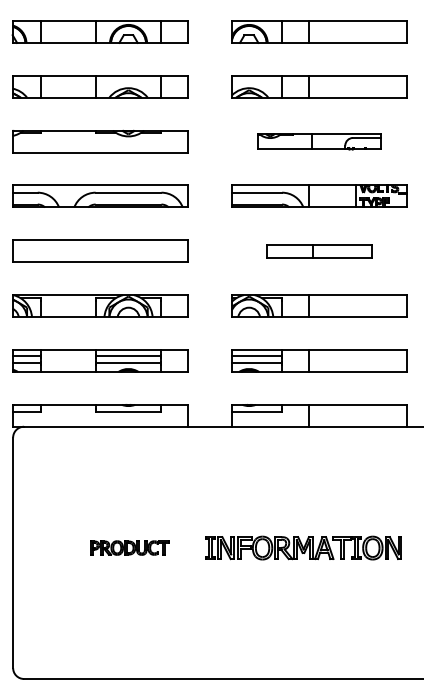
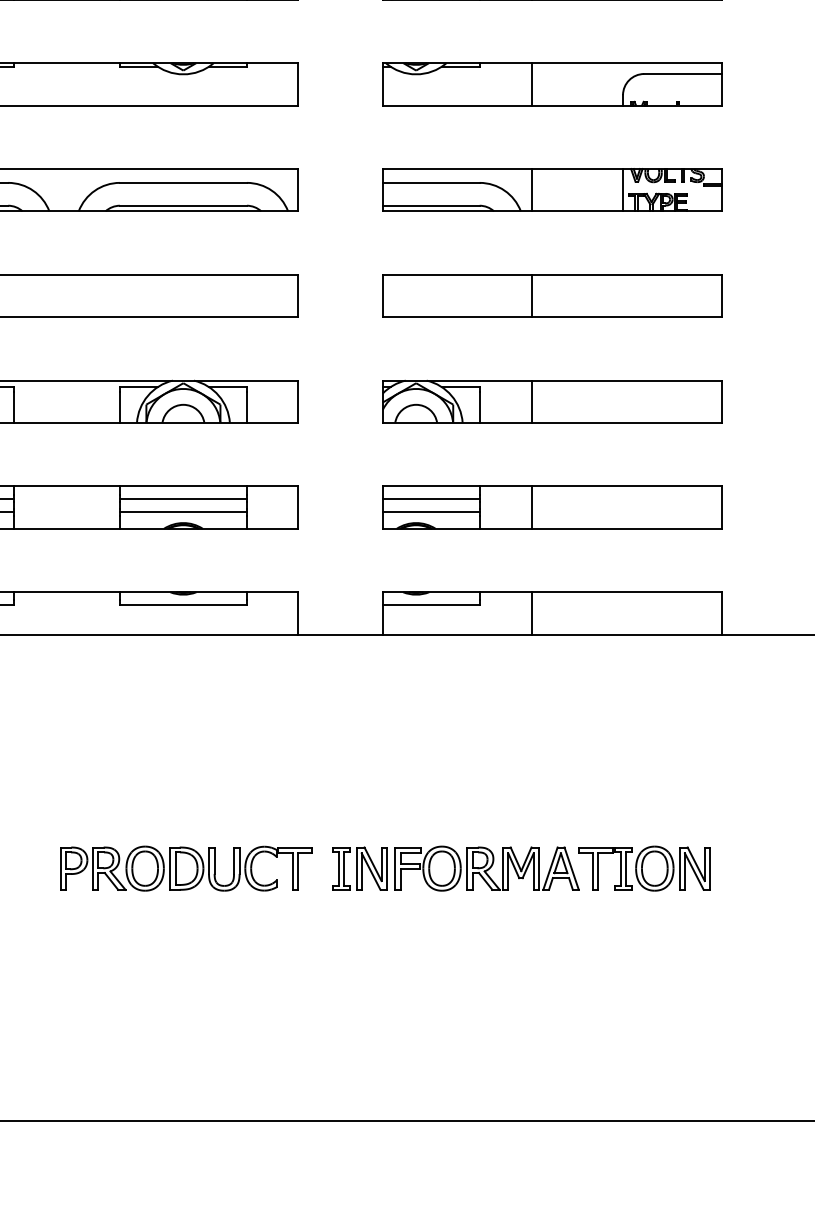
part: (319, 141) -> (551, 84), size x1.43
part: (319, 250) -> (551, 294), size x1.67
part: (129, 547) -> (185, 867), size x1.67

